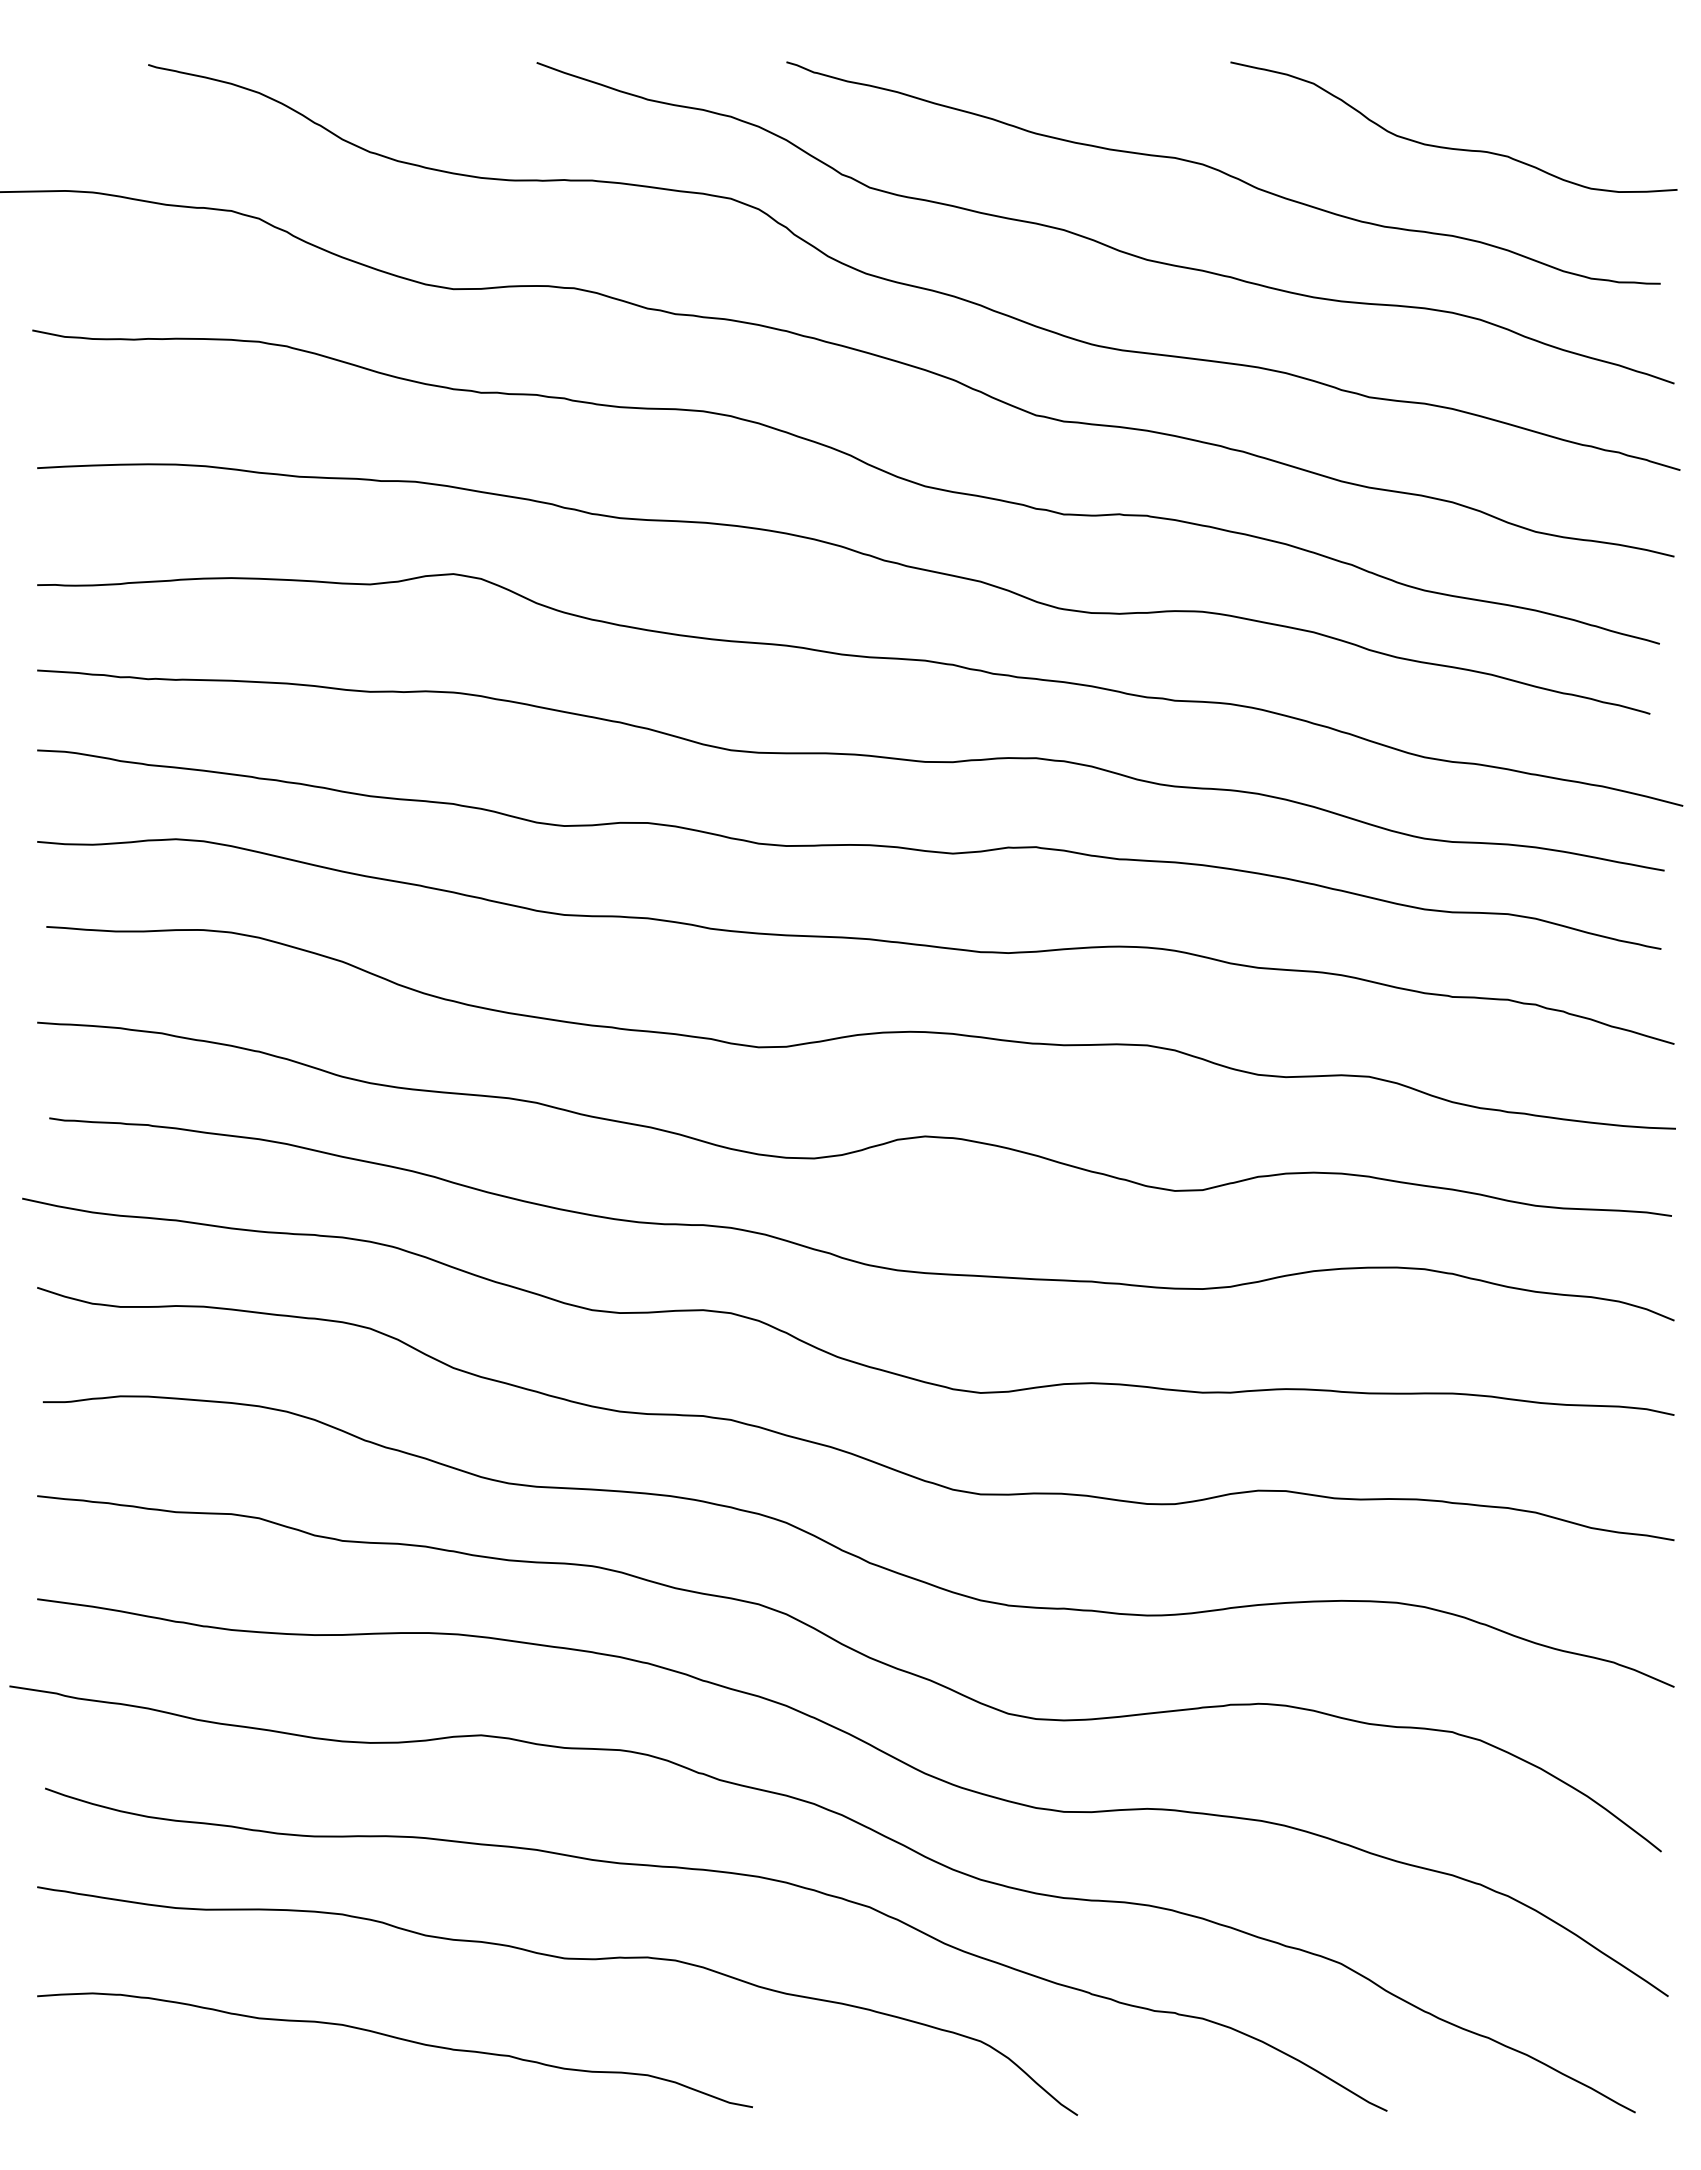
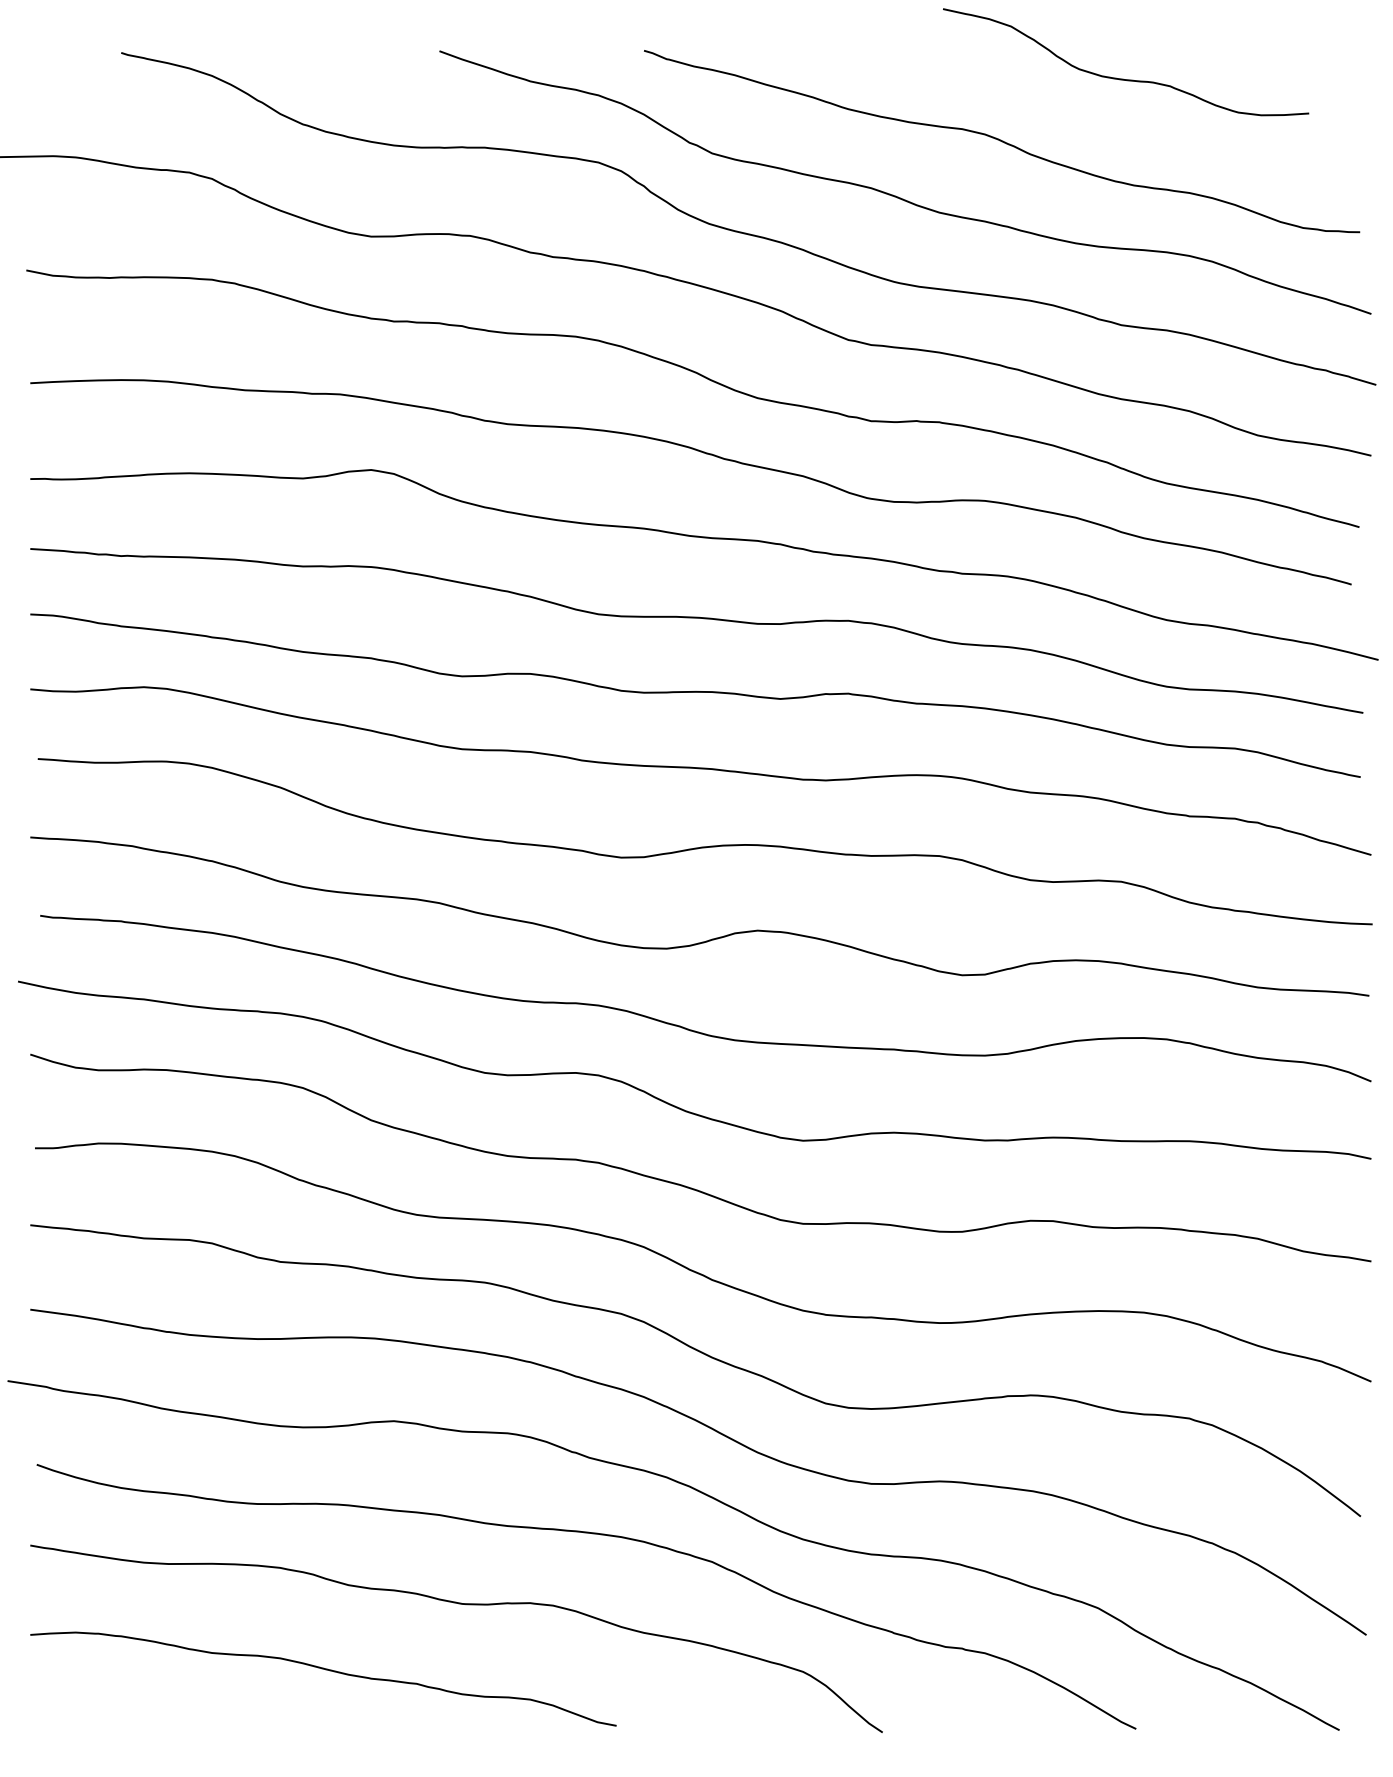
curve: (1451, 147) -> (1124, 78), moved

